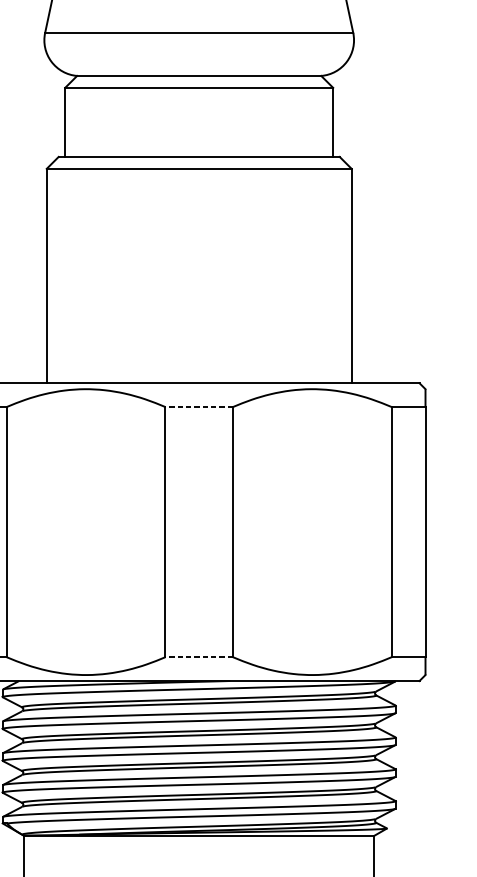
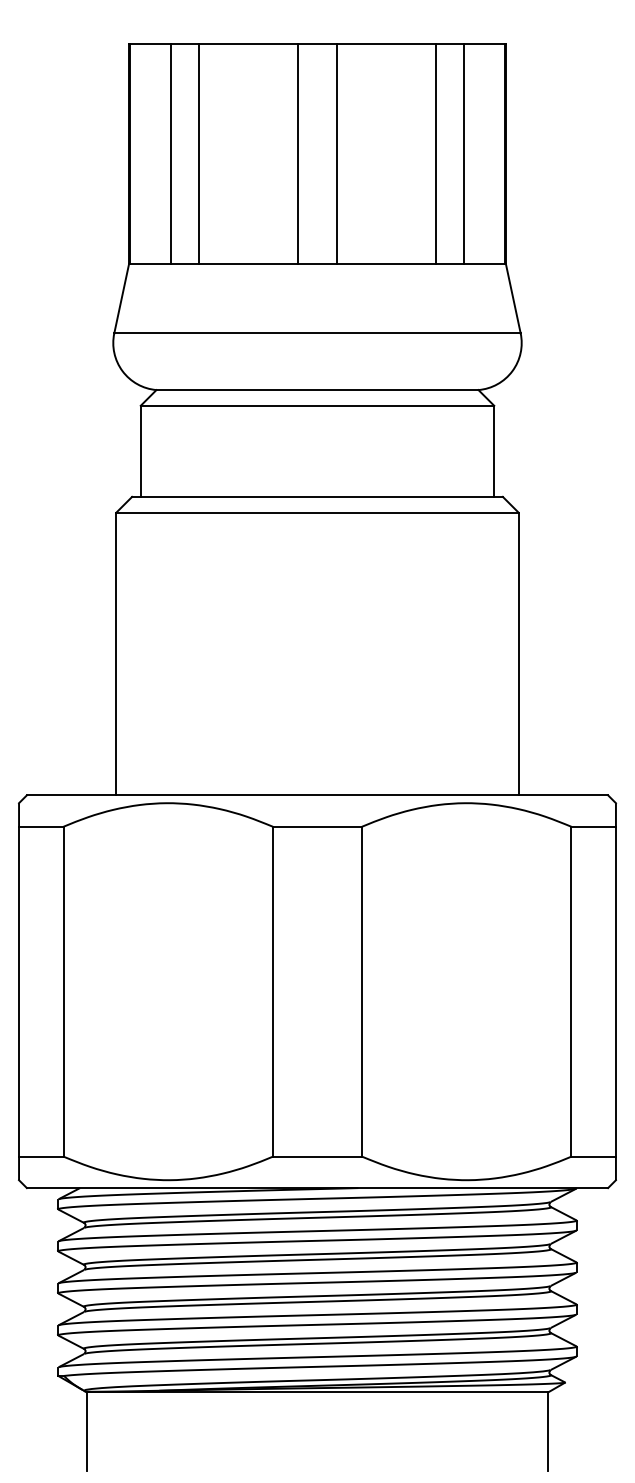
line: (199, 406) -> (317, 826), dashed -> solid
line: (199, 657) -> (317, 1156), dashed -> solid

